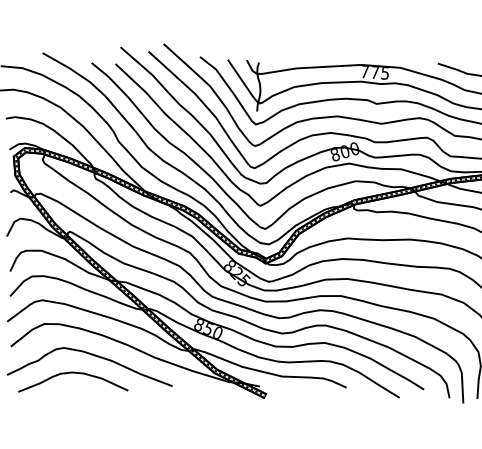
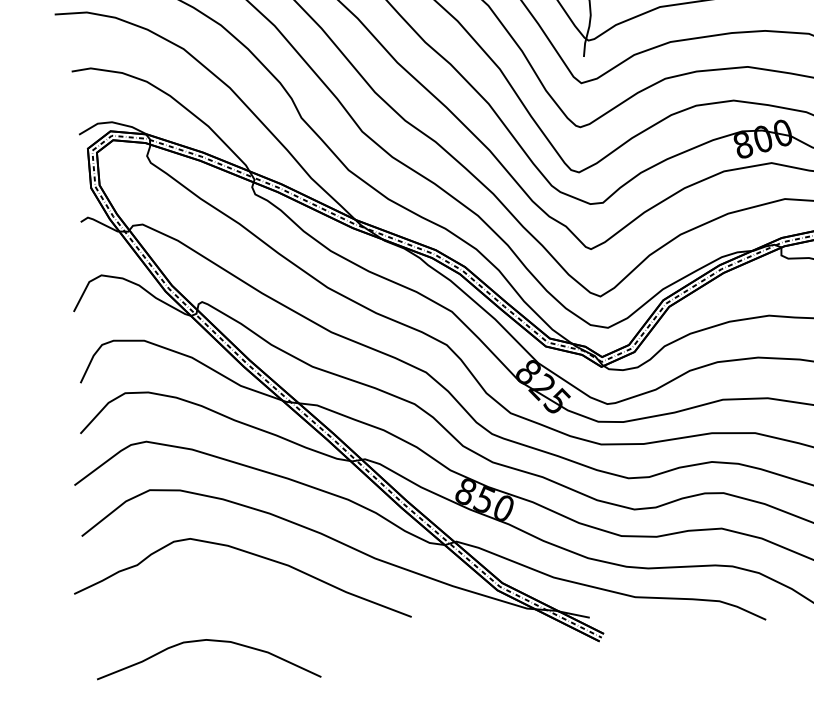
curve: (73, 373) -> (209, 641), moved

